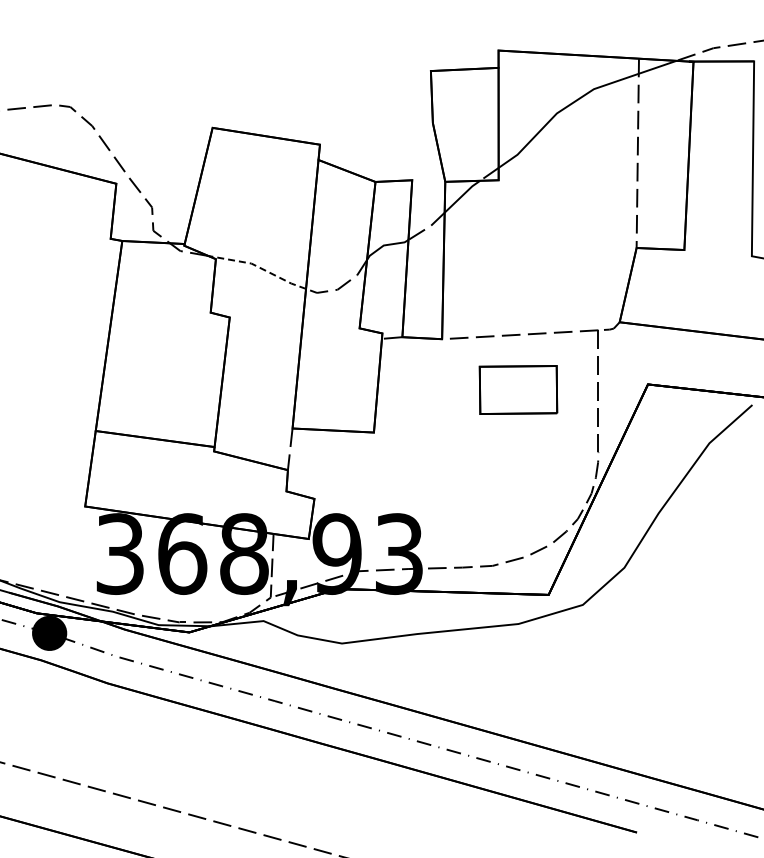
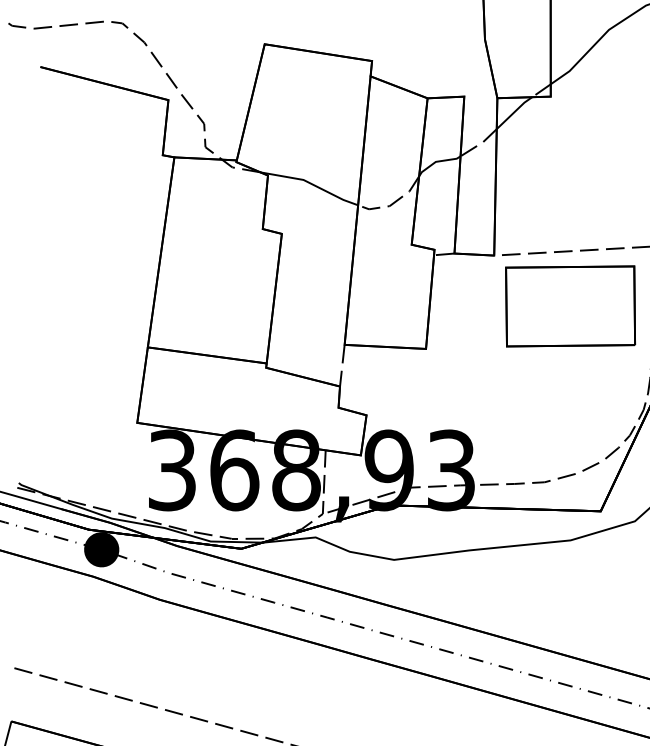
line: (258, 267) -> (310, 183), dashed -> solid
part: (518, 389) -> (570, 305), size x1.67

